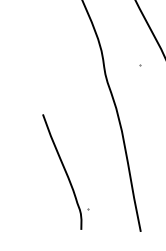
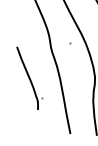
part: (65, 170) -> (29, 77), moved

